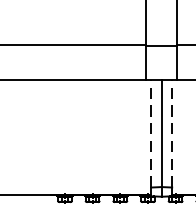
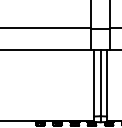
line: (151, 132) -> (94, 82), dashed -> solid
line: (172, 132) -> (107, 82), dashed -> solid

